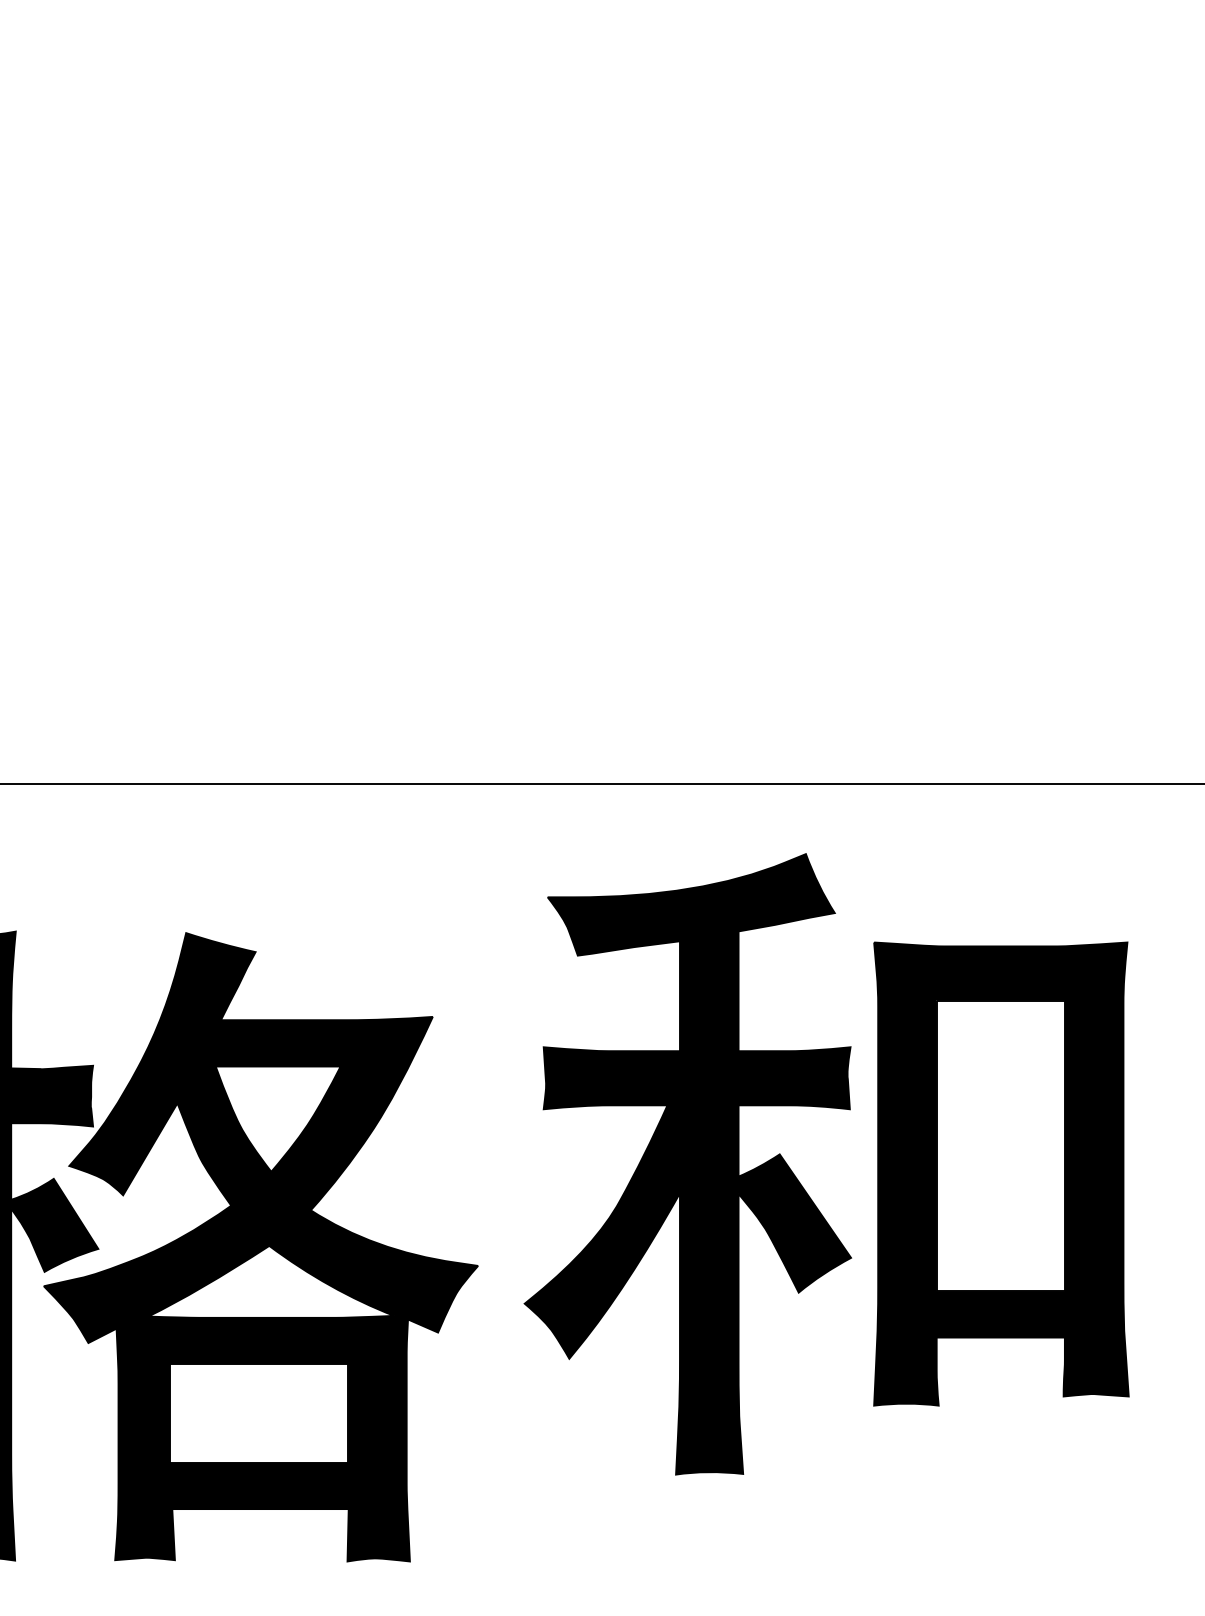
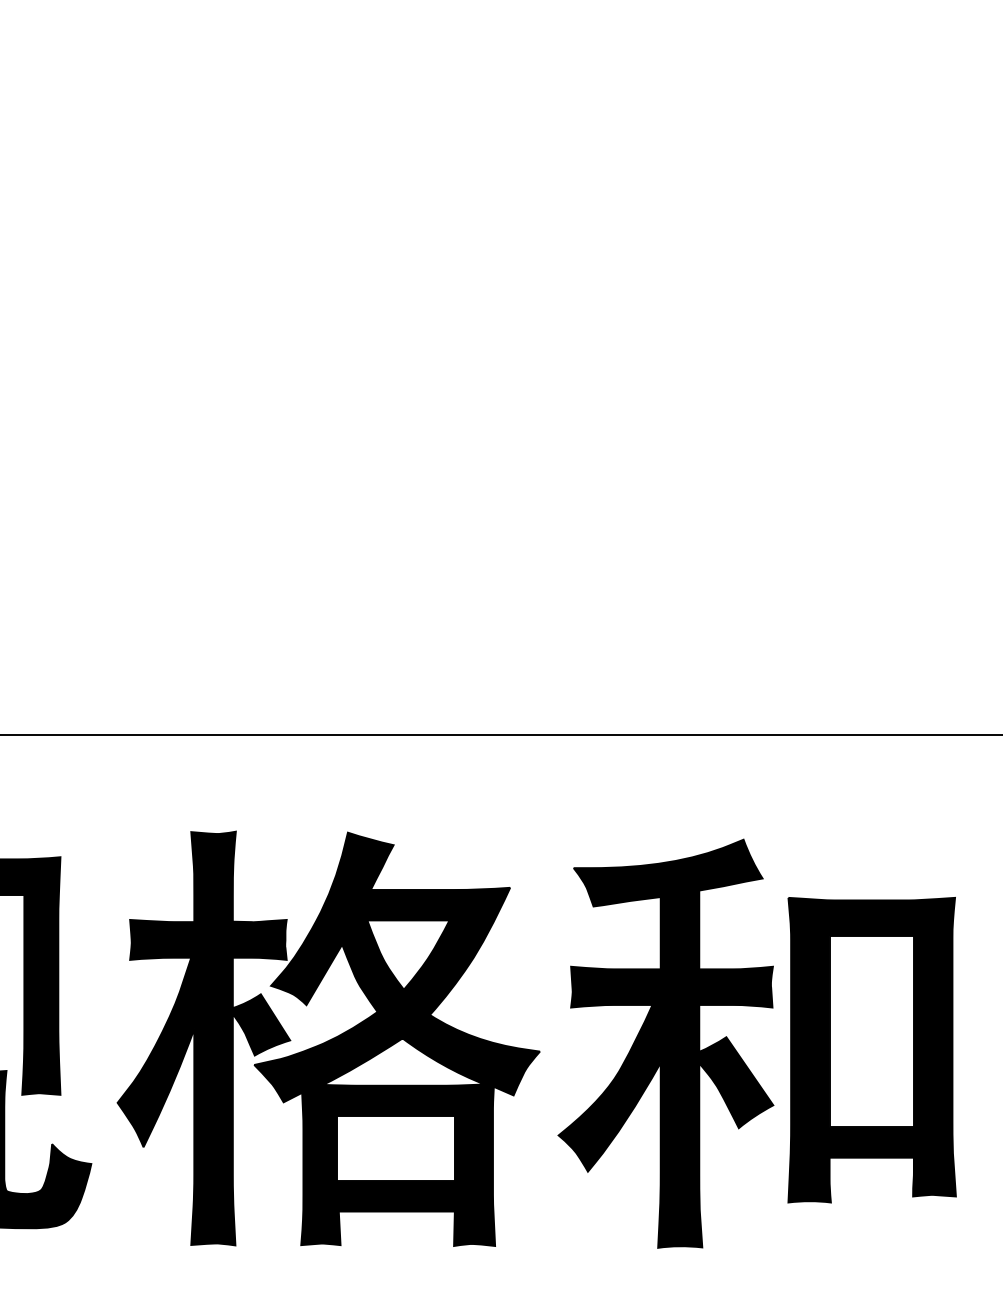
part: (801, 1182) -> (740, 1055), moved

